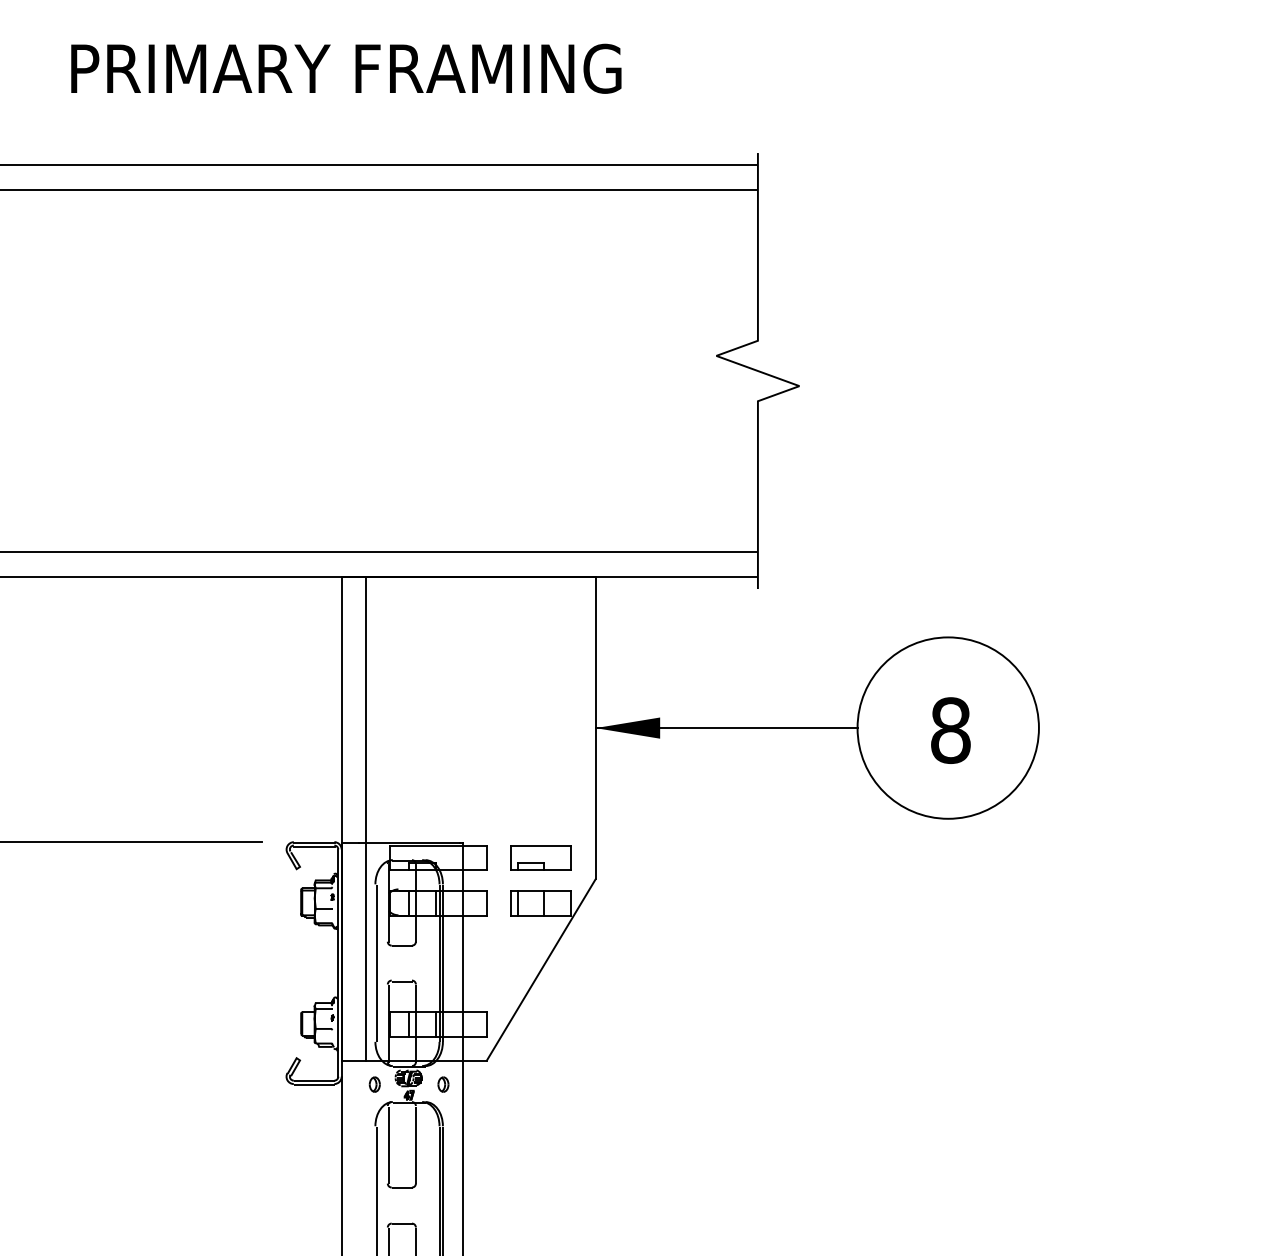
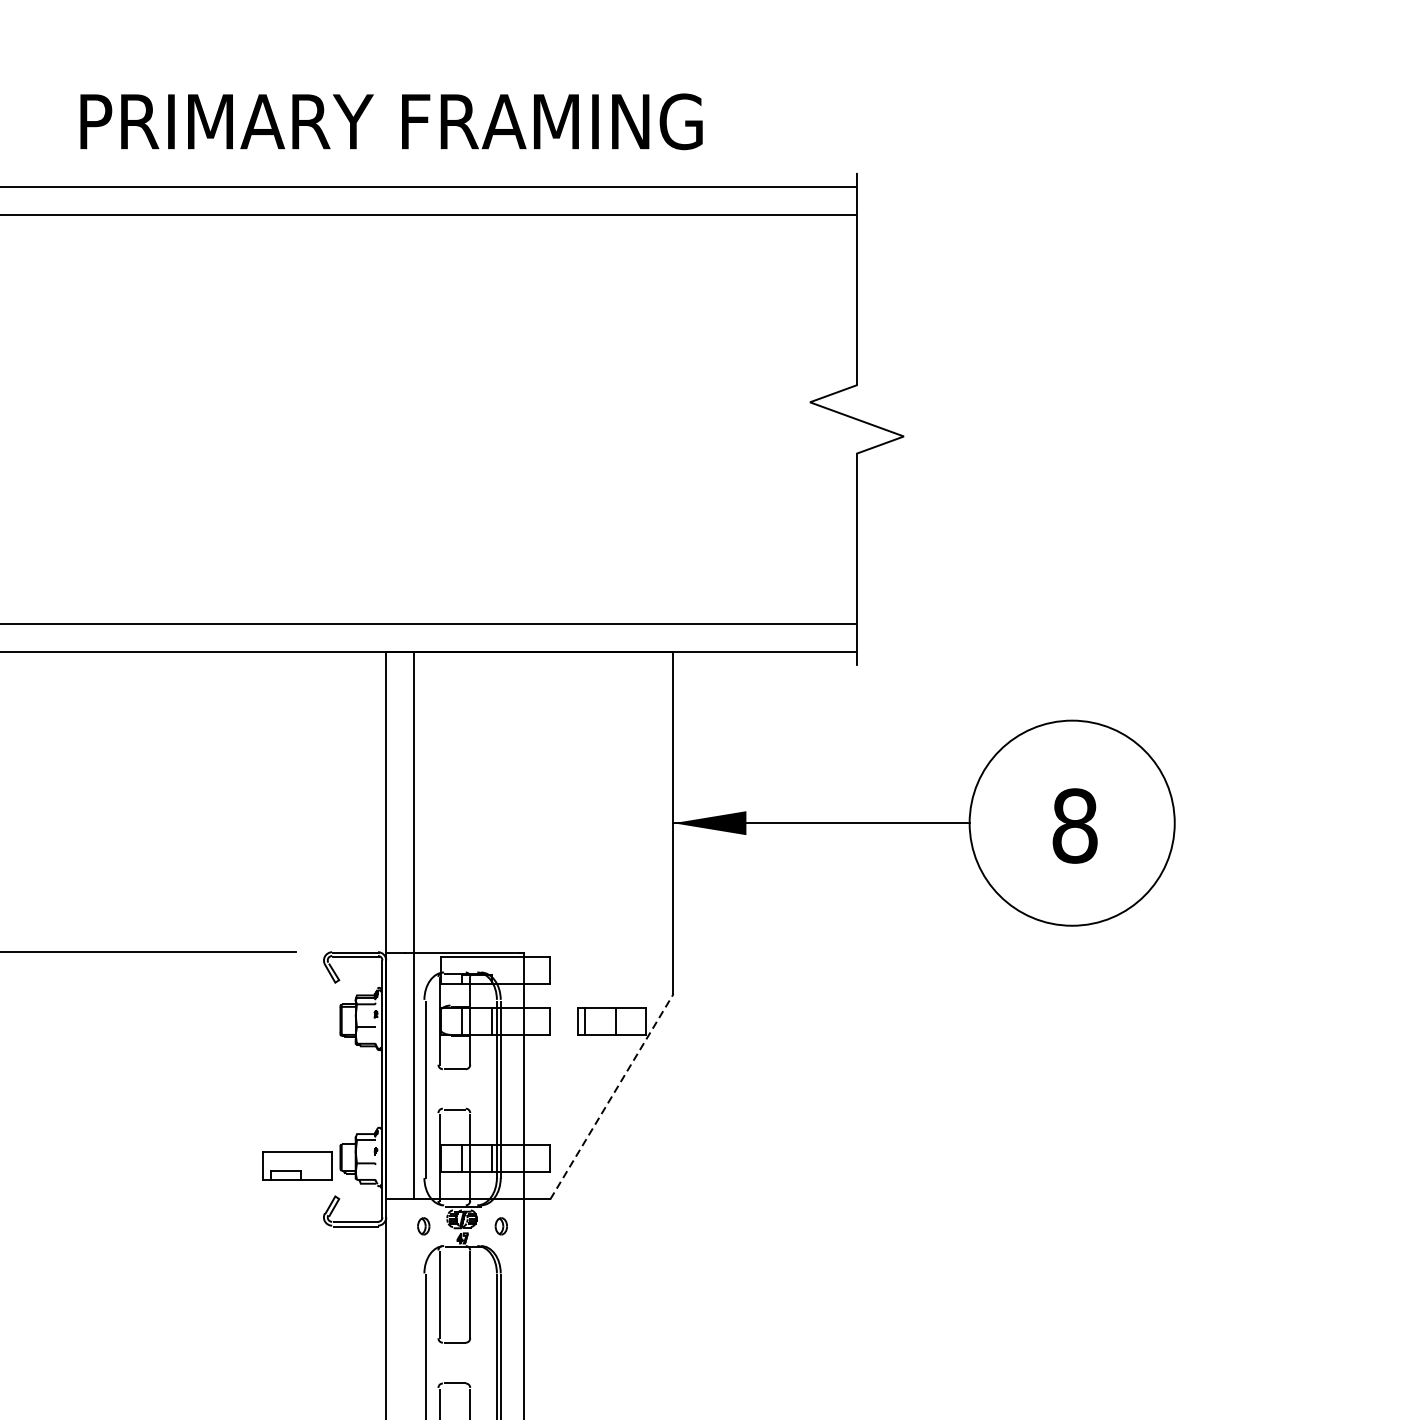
text: (346, 68) -> (391, 121), moved
part: (540, 857) -> (296, 1165), moved
line: (541, 969) -> (612, 1096), solid -> dashed

